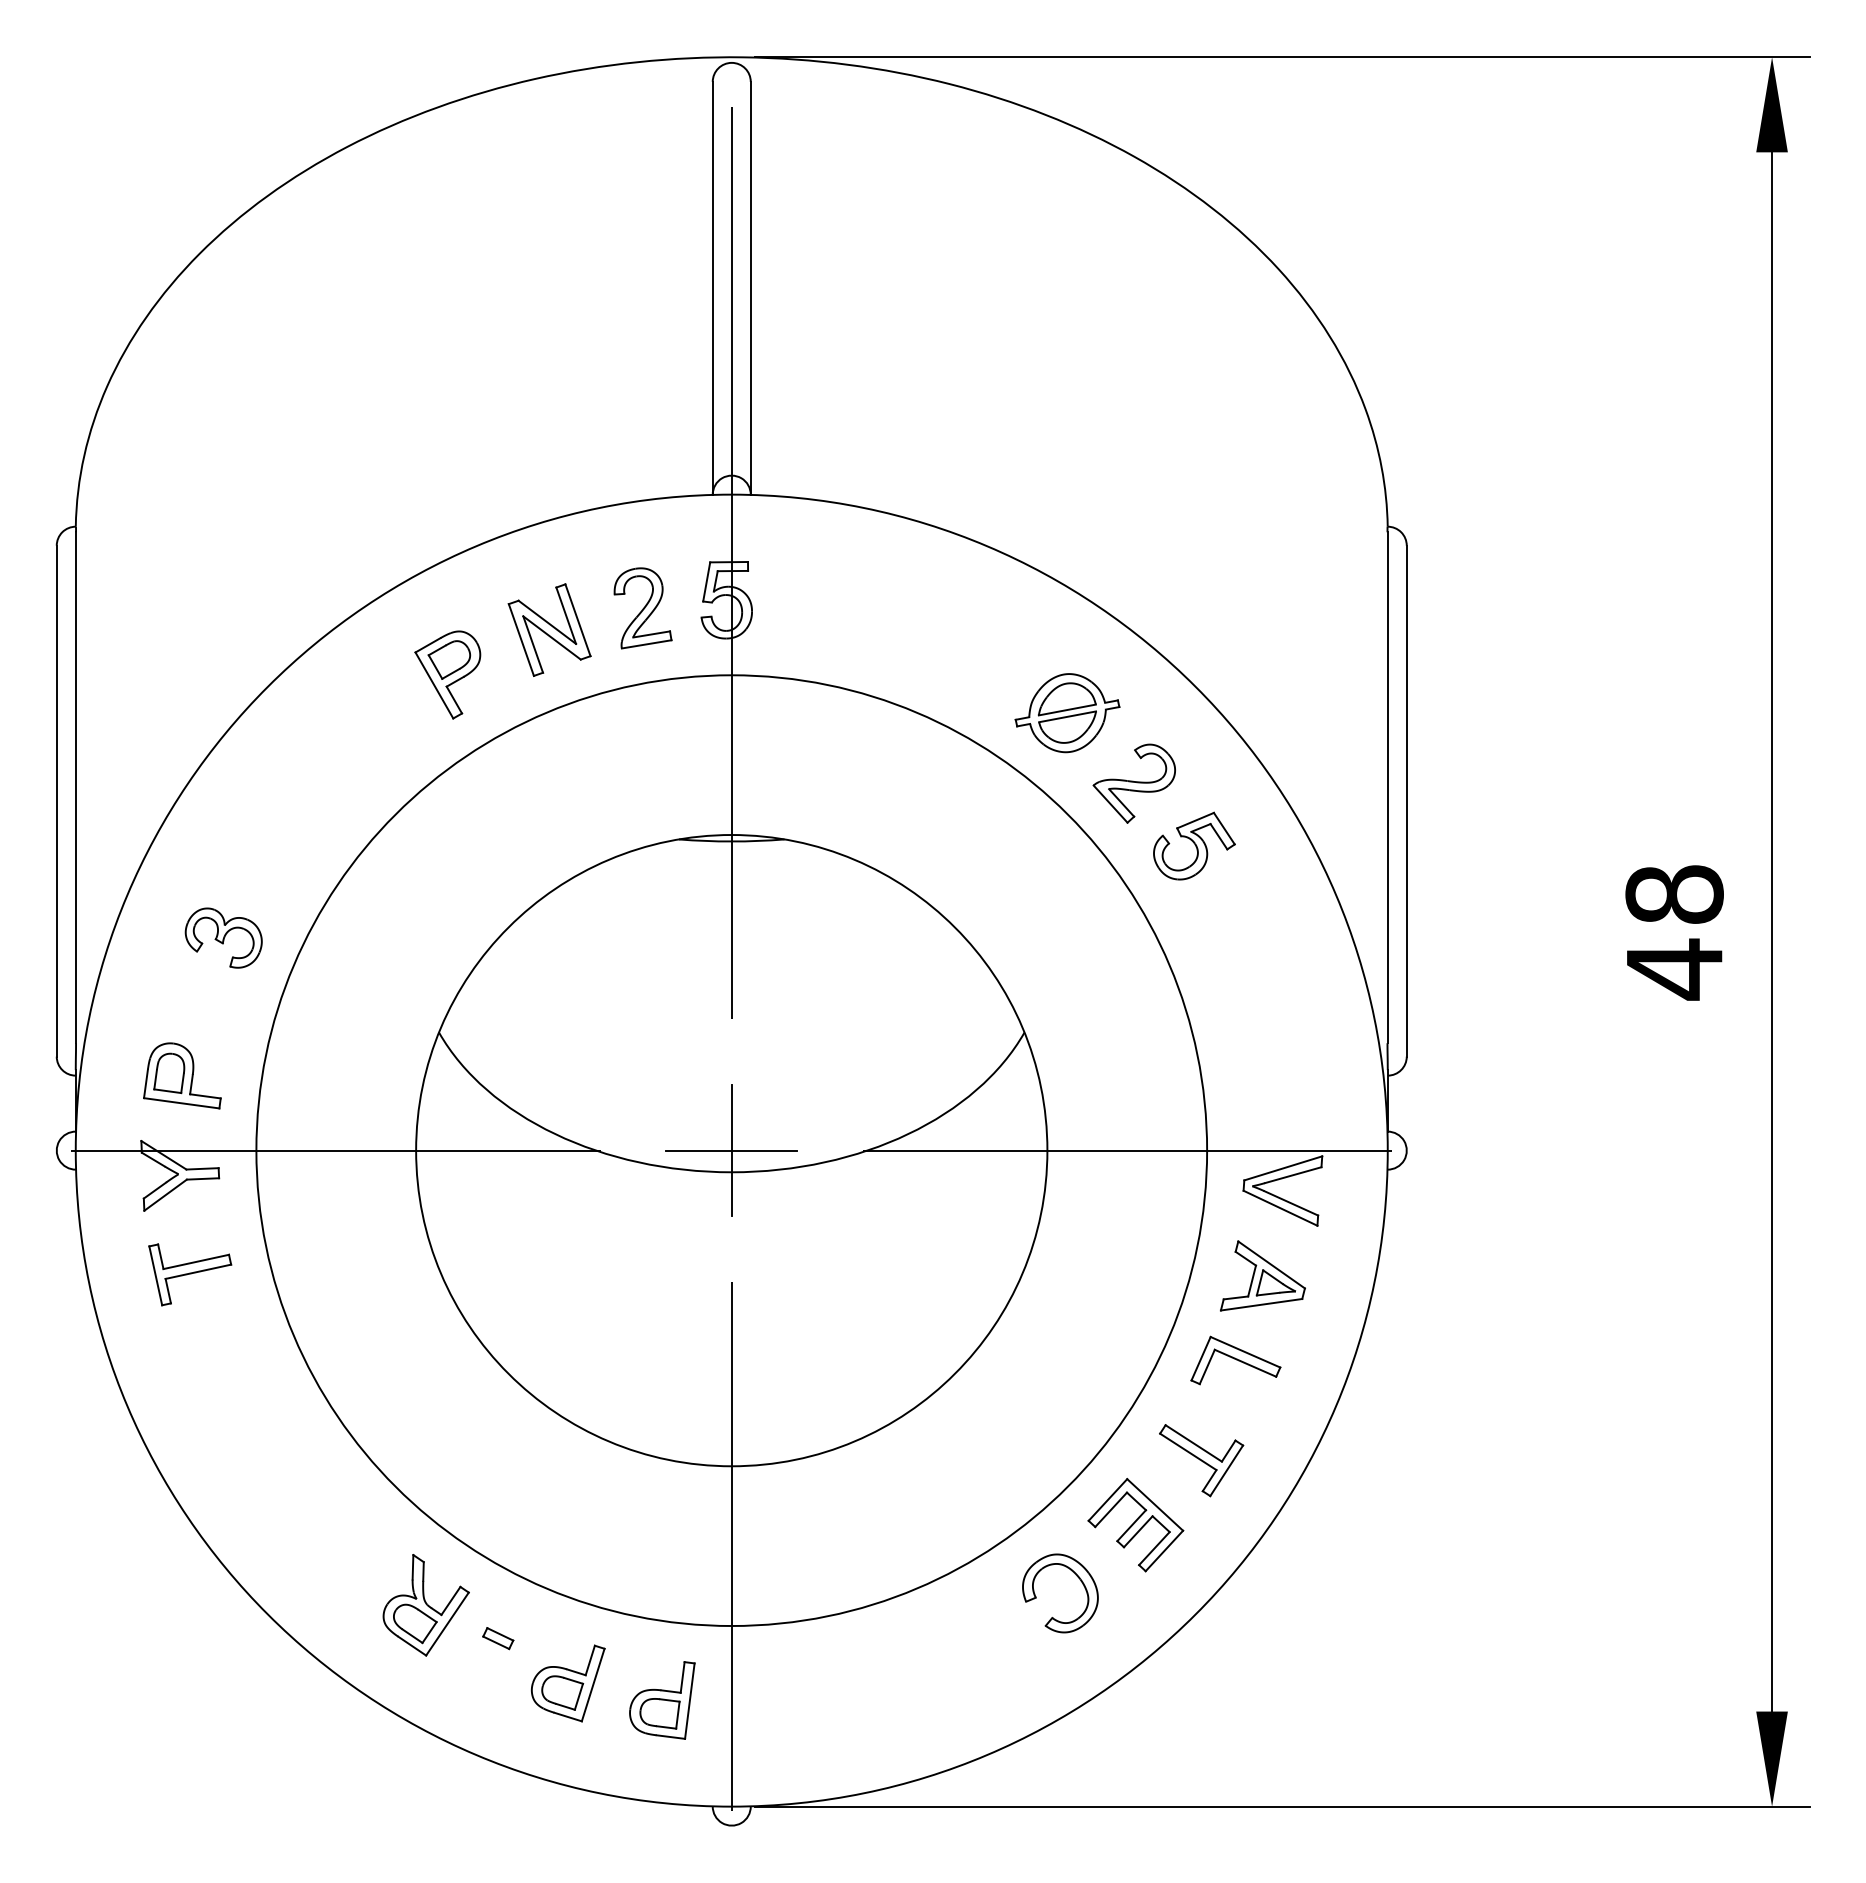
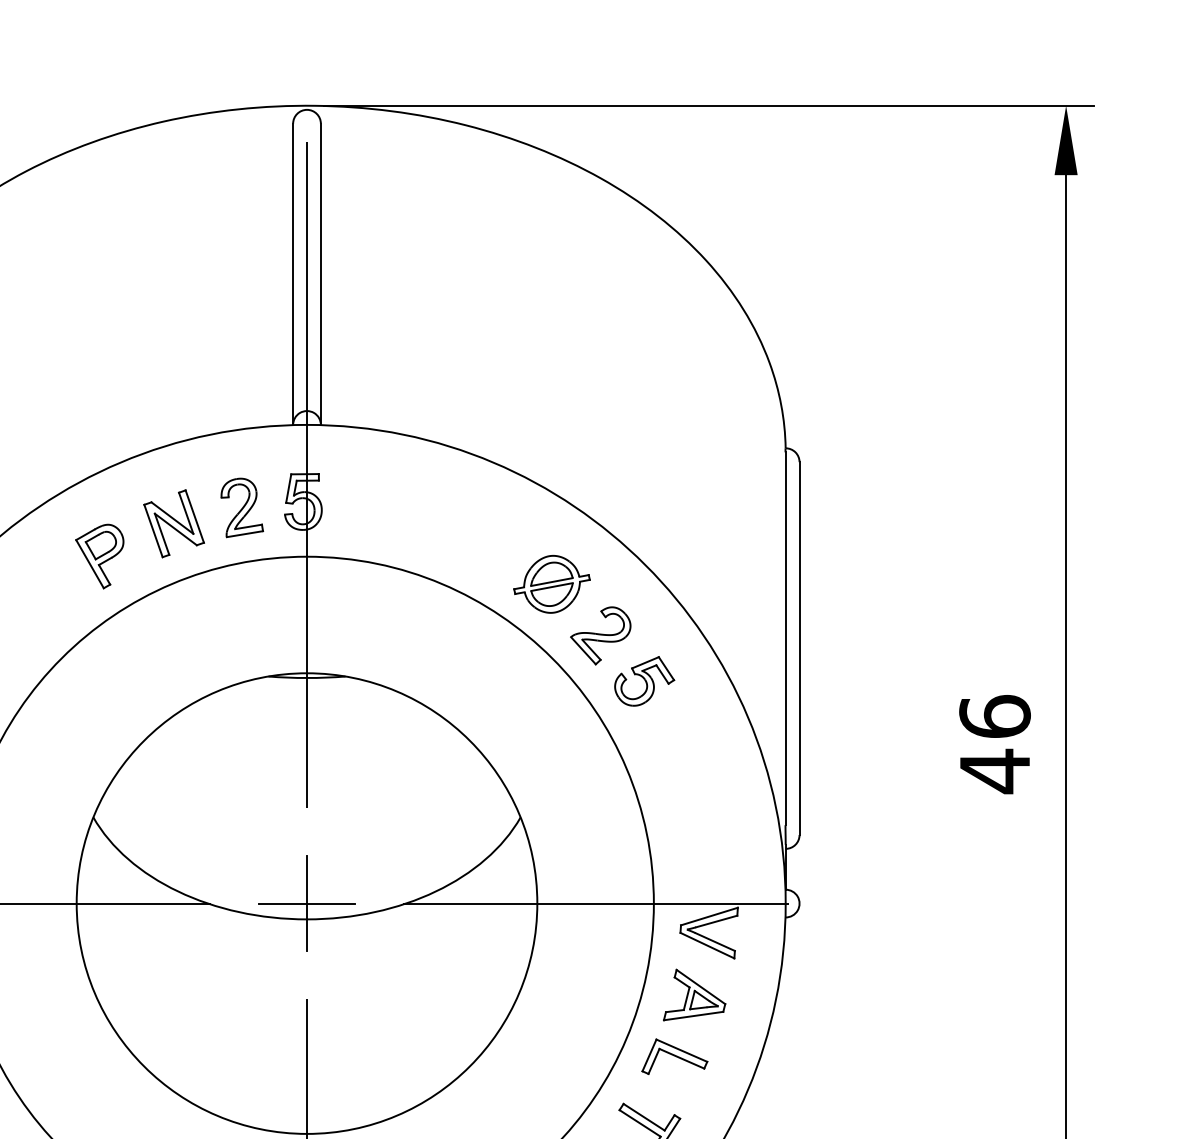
text: (1674, 893) -> (994, 715), 48 -> 46

